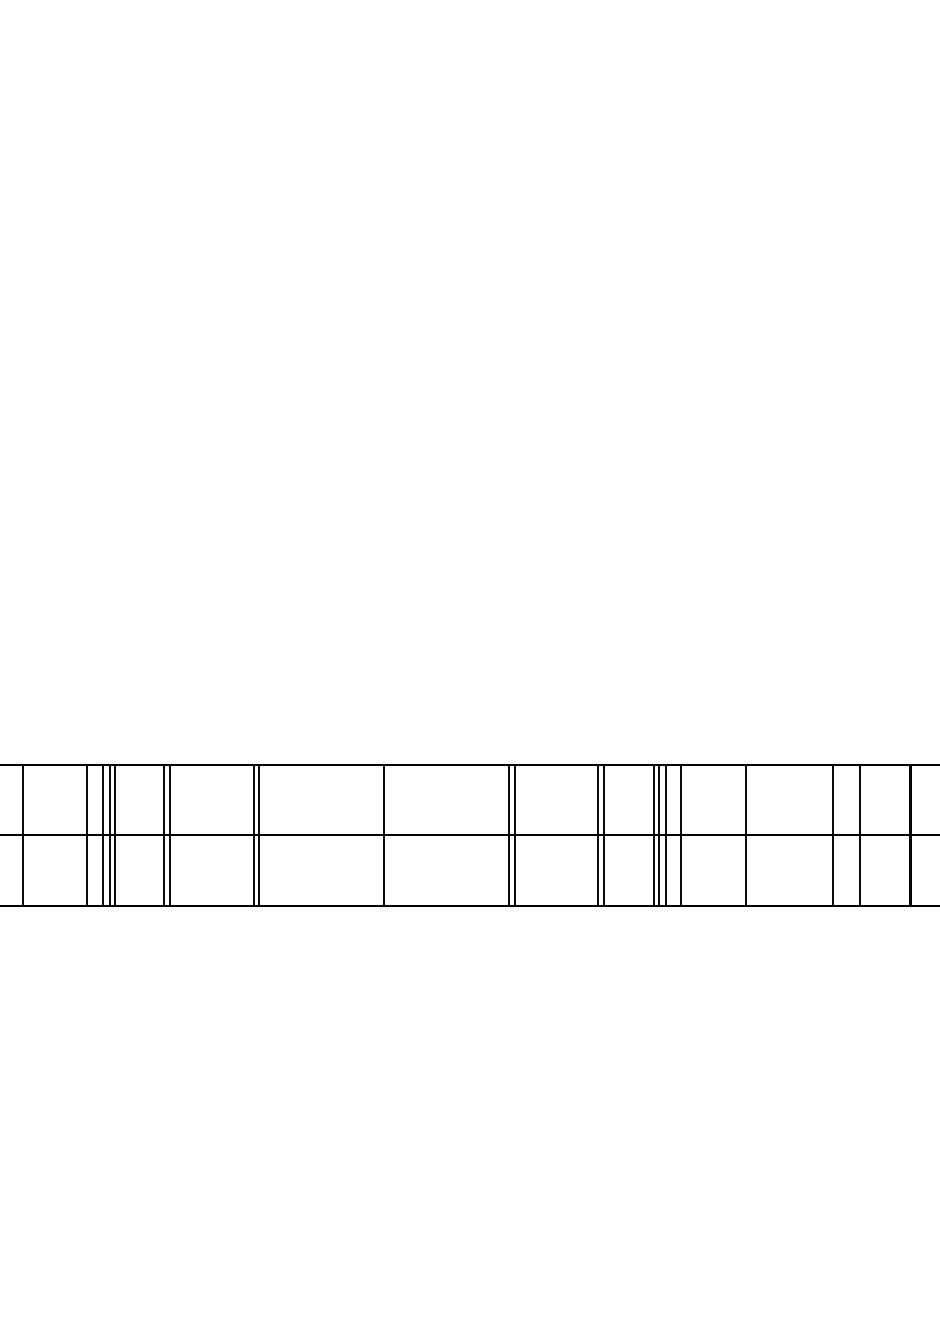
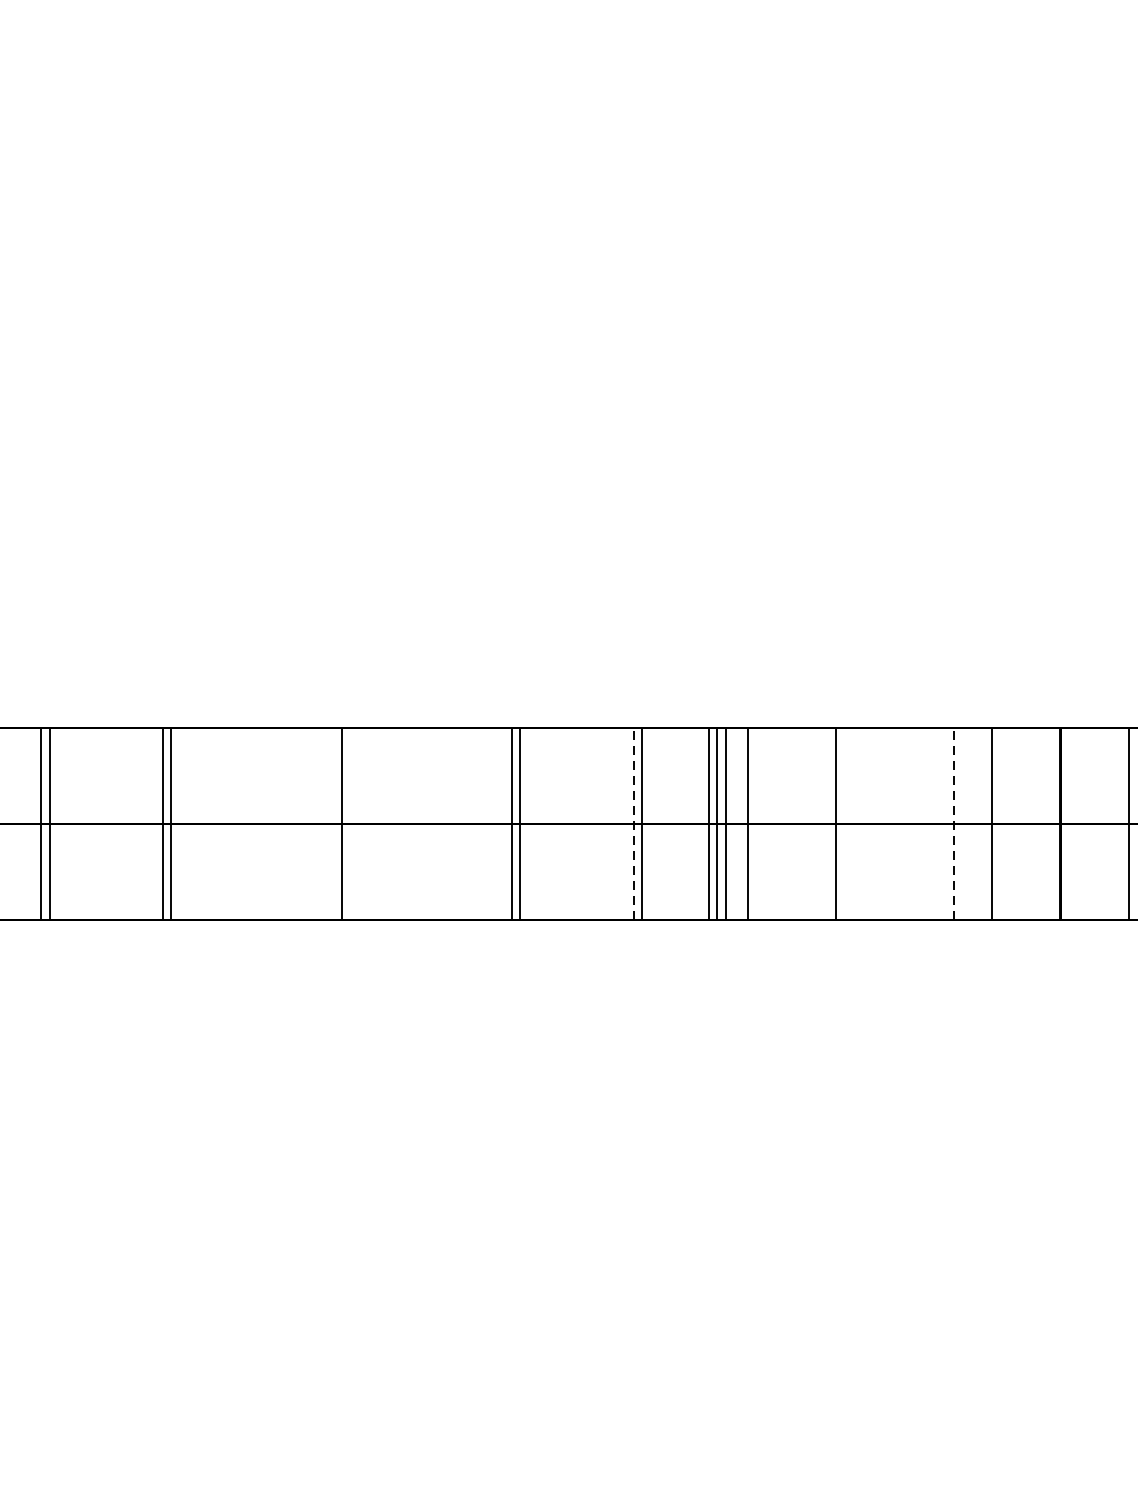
line: (598, 834) -> (634, 823), solid -> dashed
line: (832, 834) -> (953, 823), solid -> dashed

